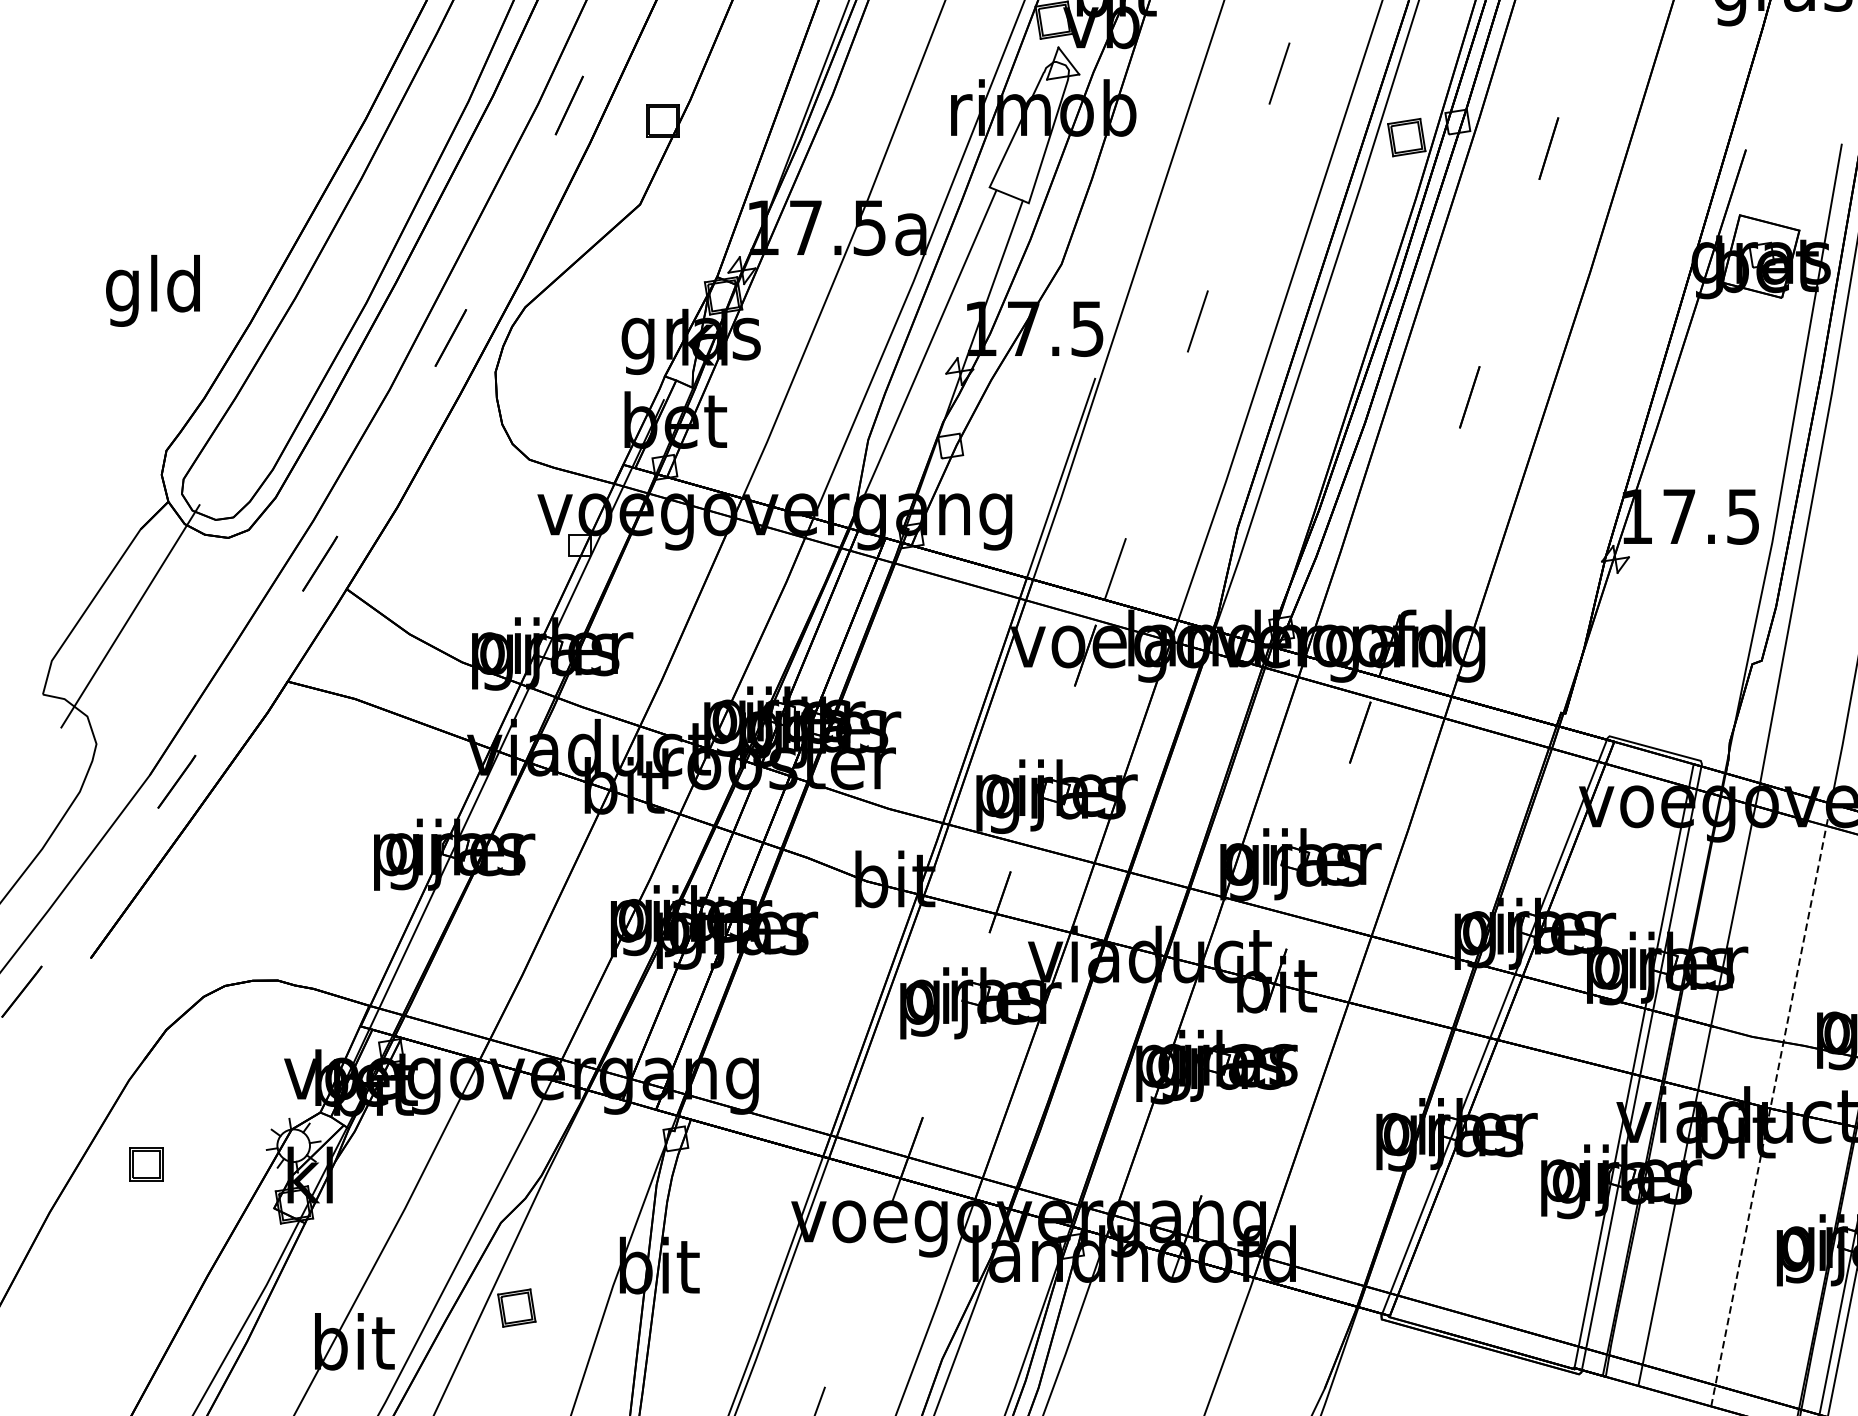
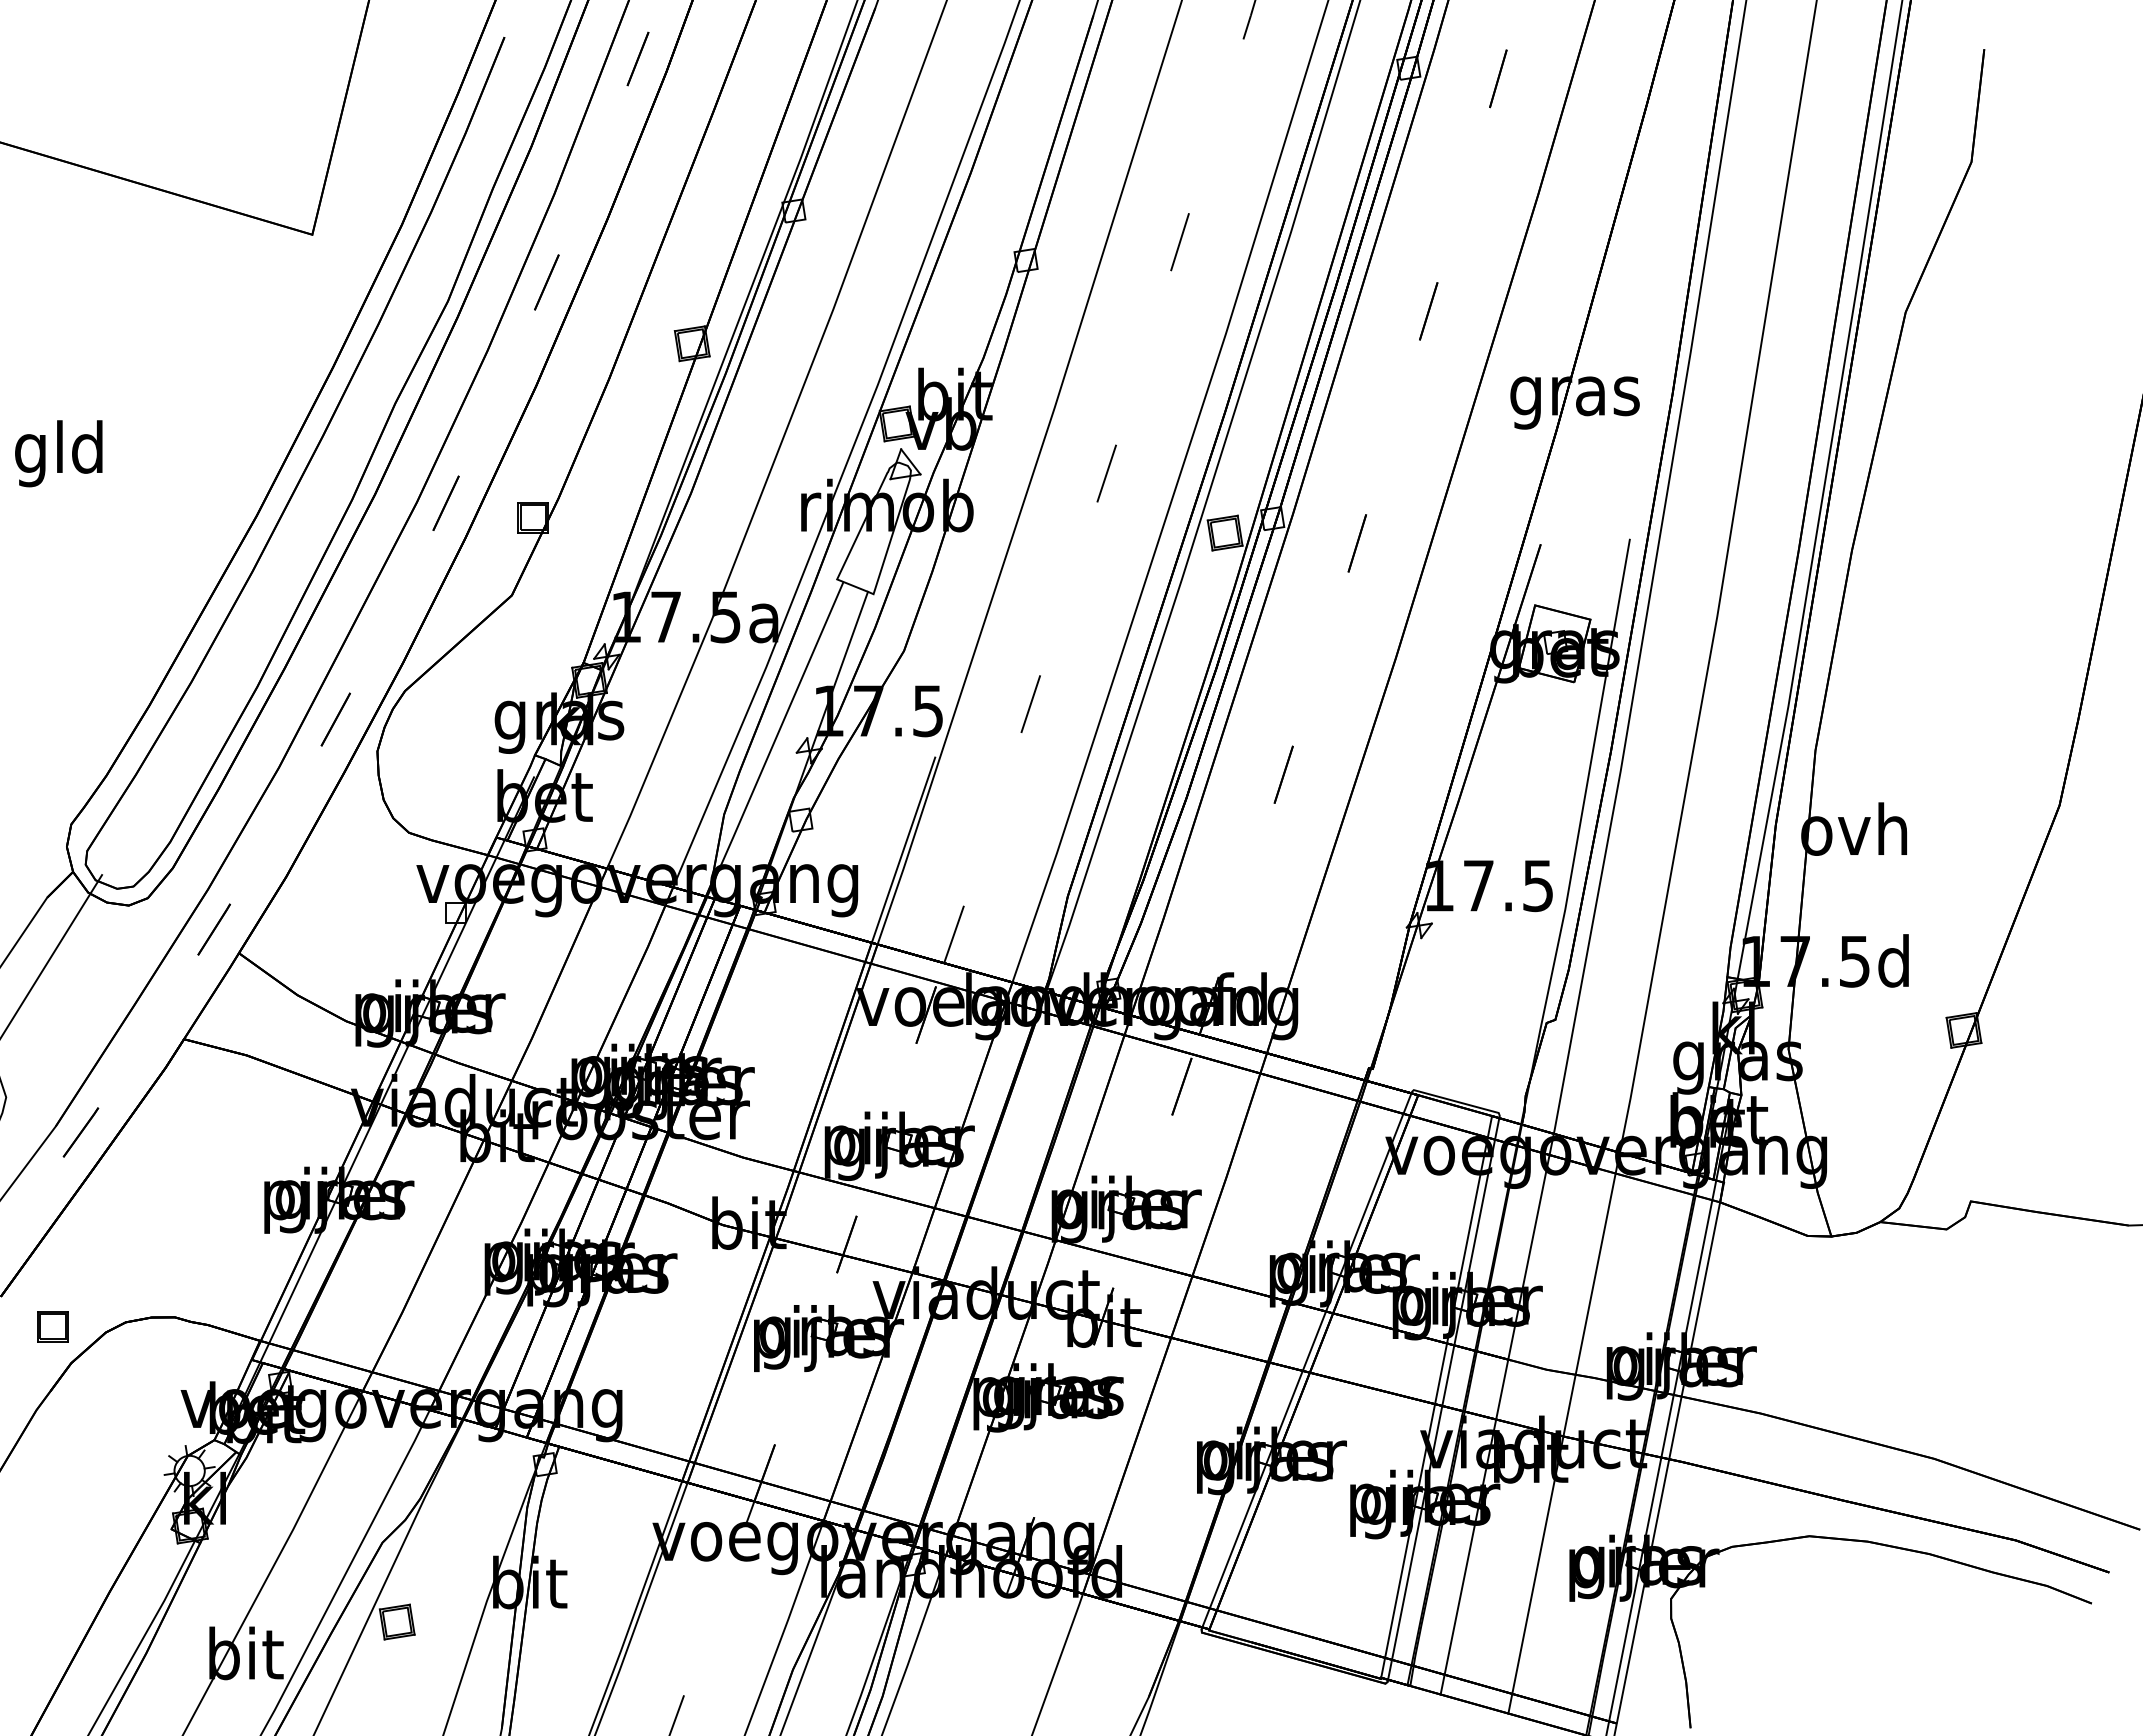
text: (152, 290) -> (58, 453), moved
line: (1771, 1105) -> (1564, 1433), dashed -> solid
part: (146, 1164) -> (52, 1326), moved

